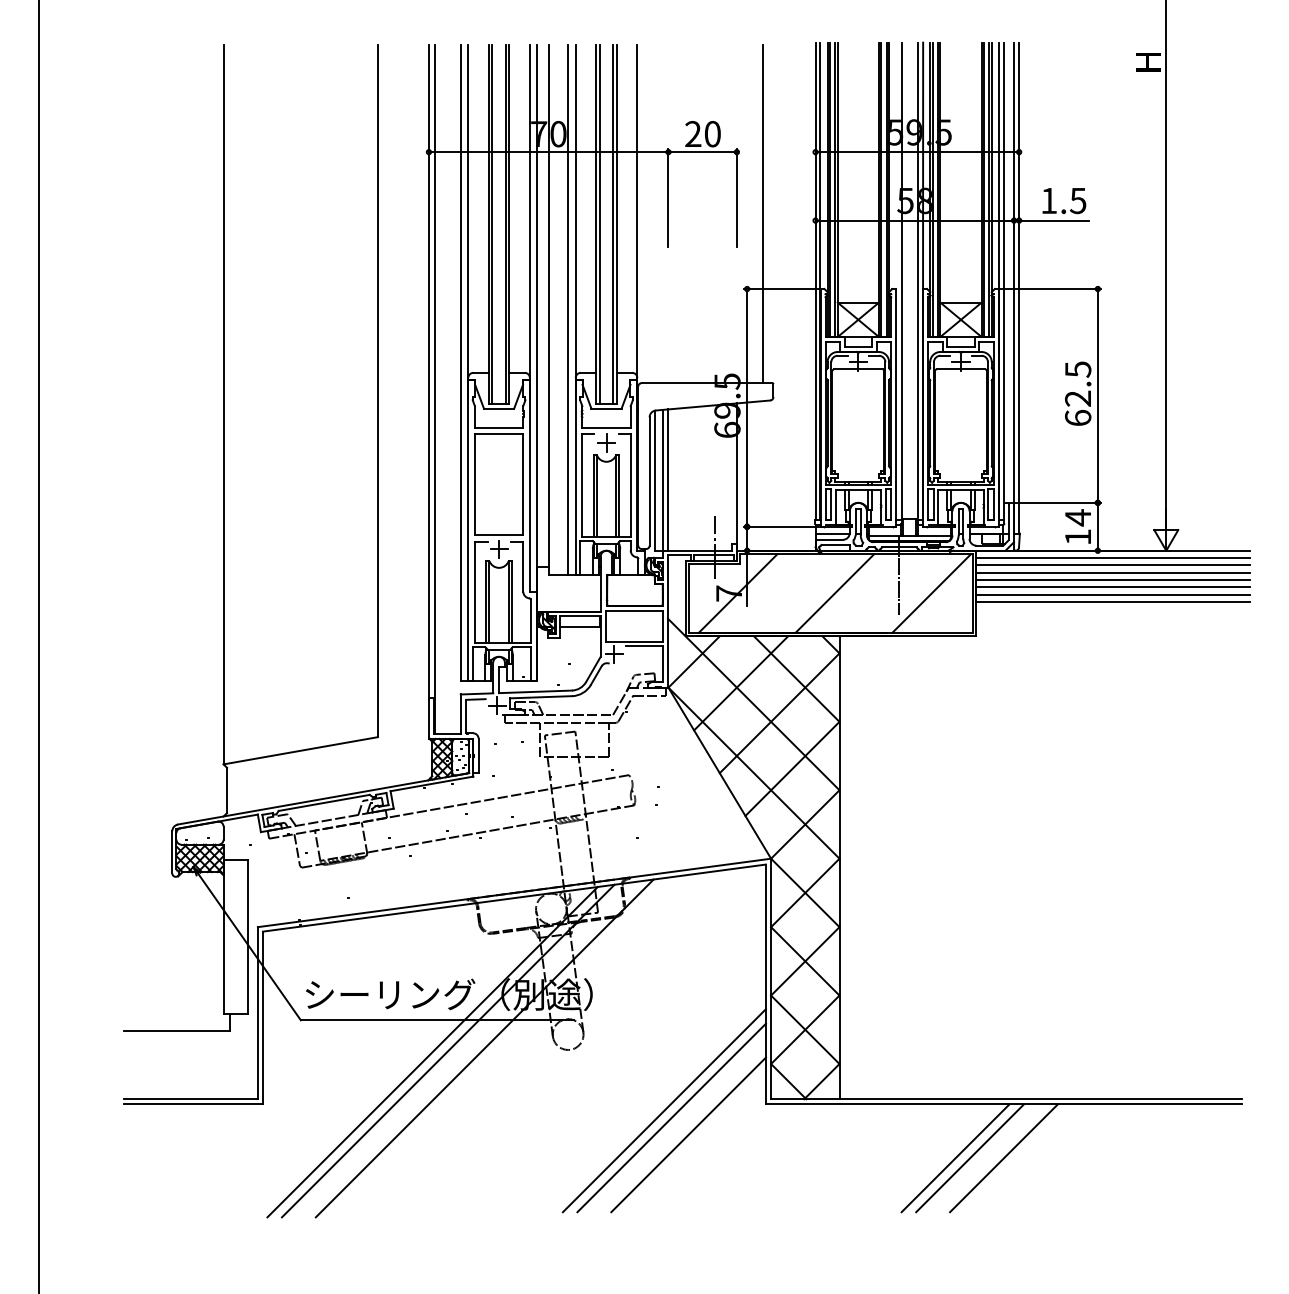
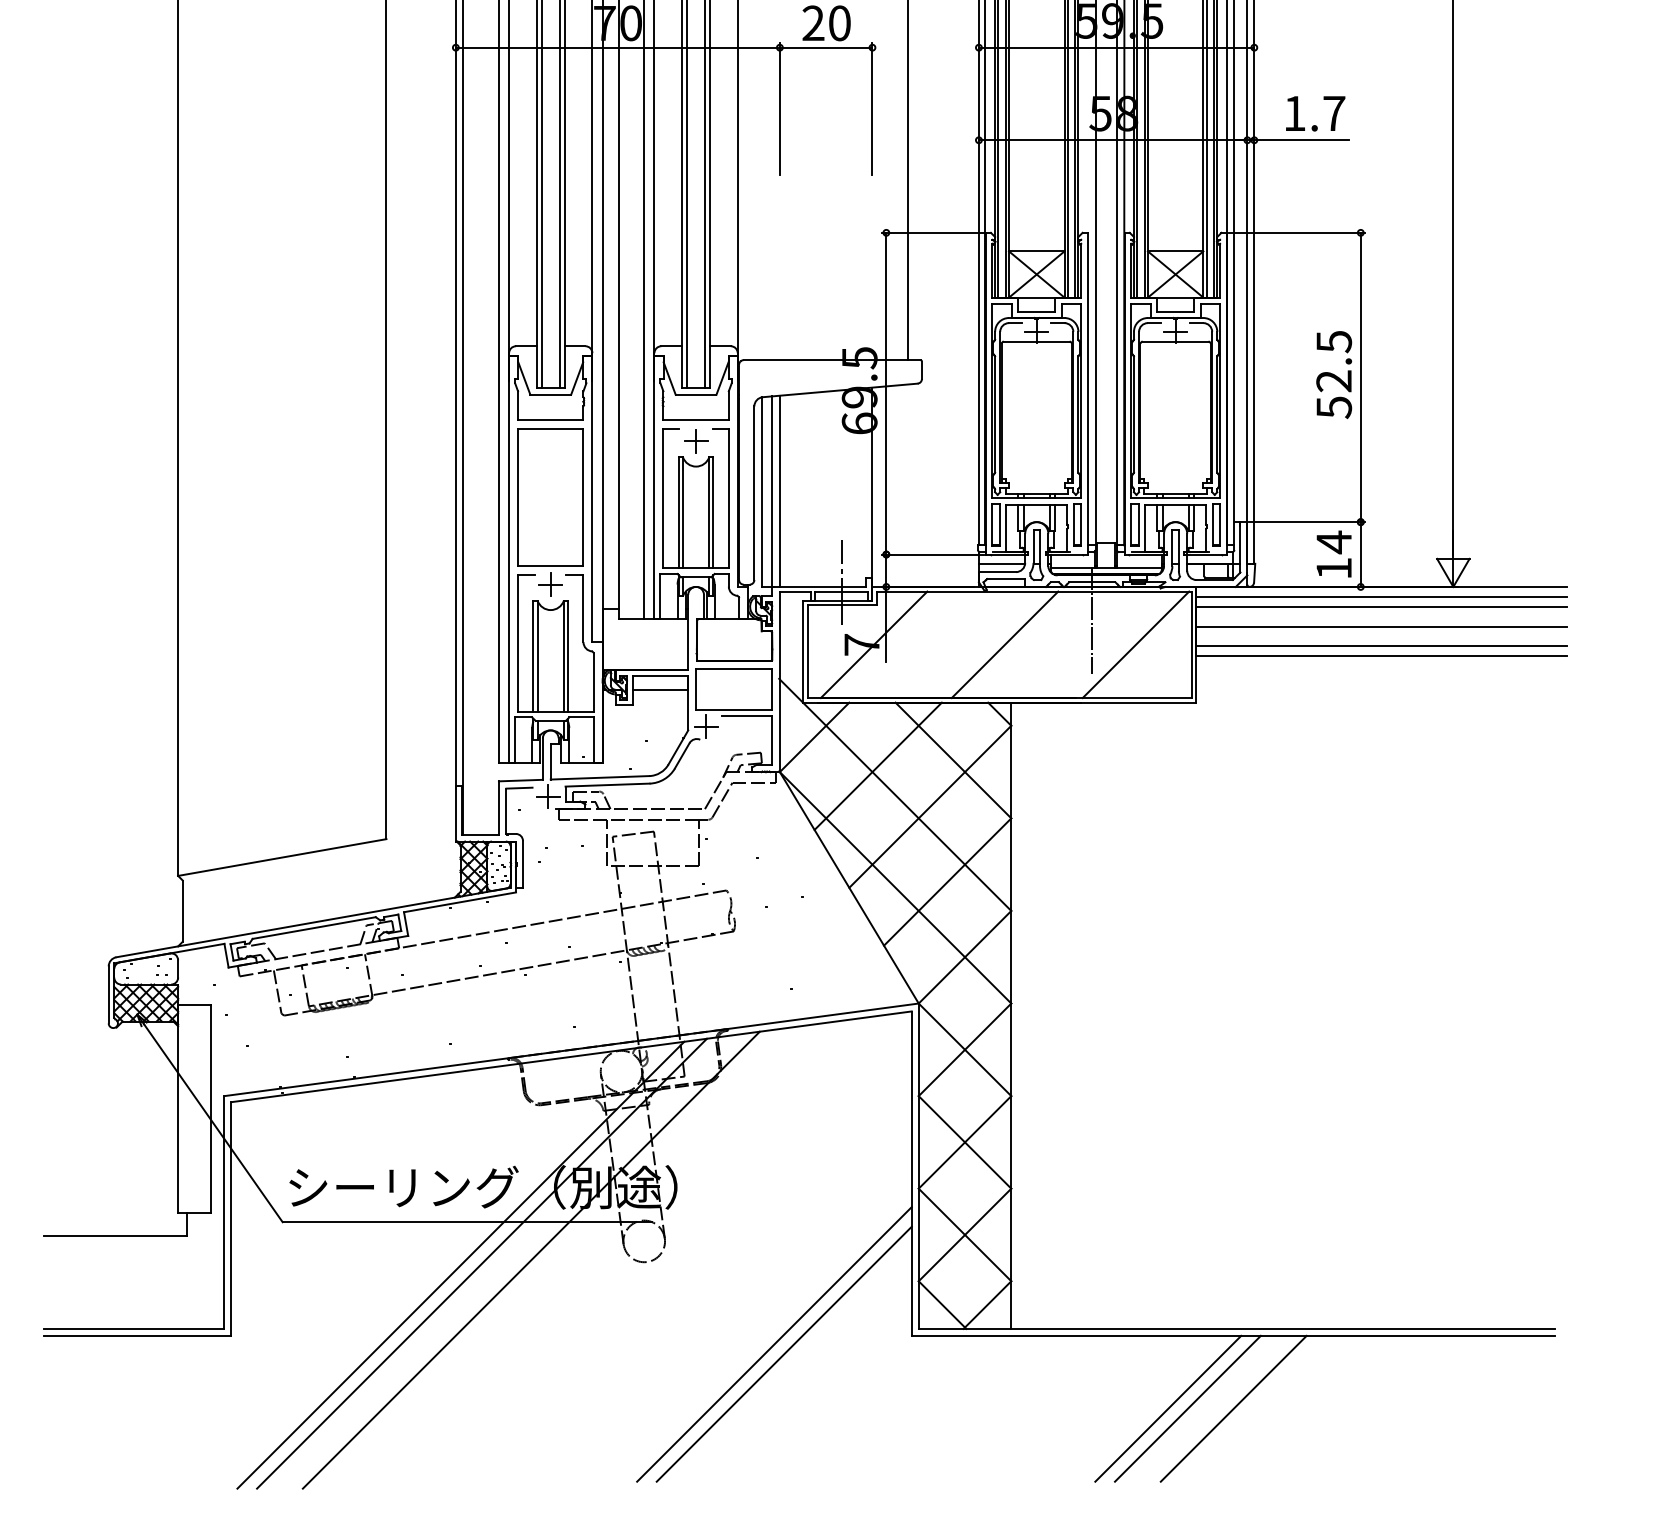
text: (1077, 201) -> (1333, 114), 1.5 -> 1.7
text: (1078, 417) -> (1334, 406), 62.5 -> 52.5
line: (1113, 572) -> (1381, 616), removed
line: (1113, 587) -> (1381, 636), removed
line: (688, 1134) -> (807, 1376), removed

